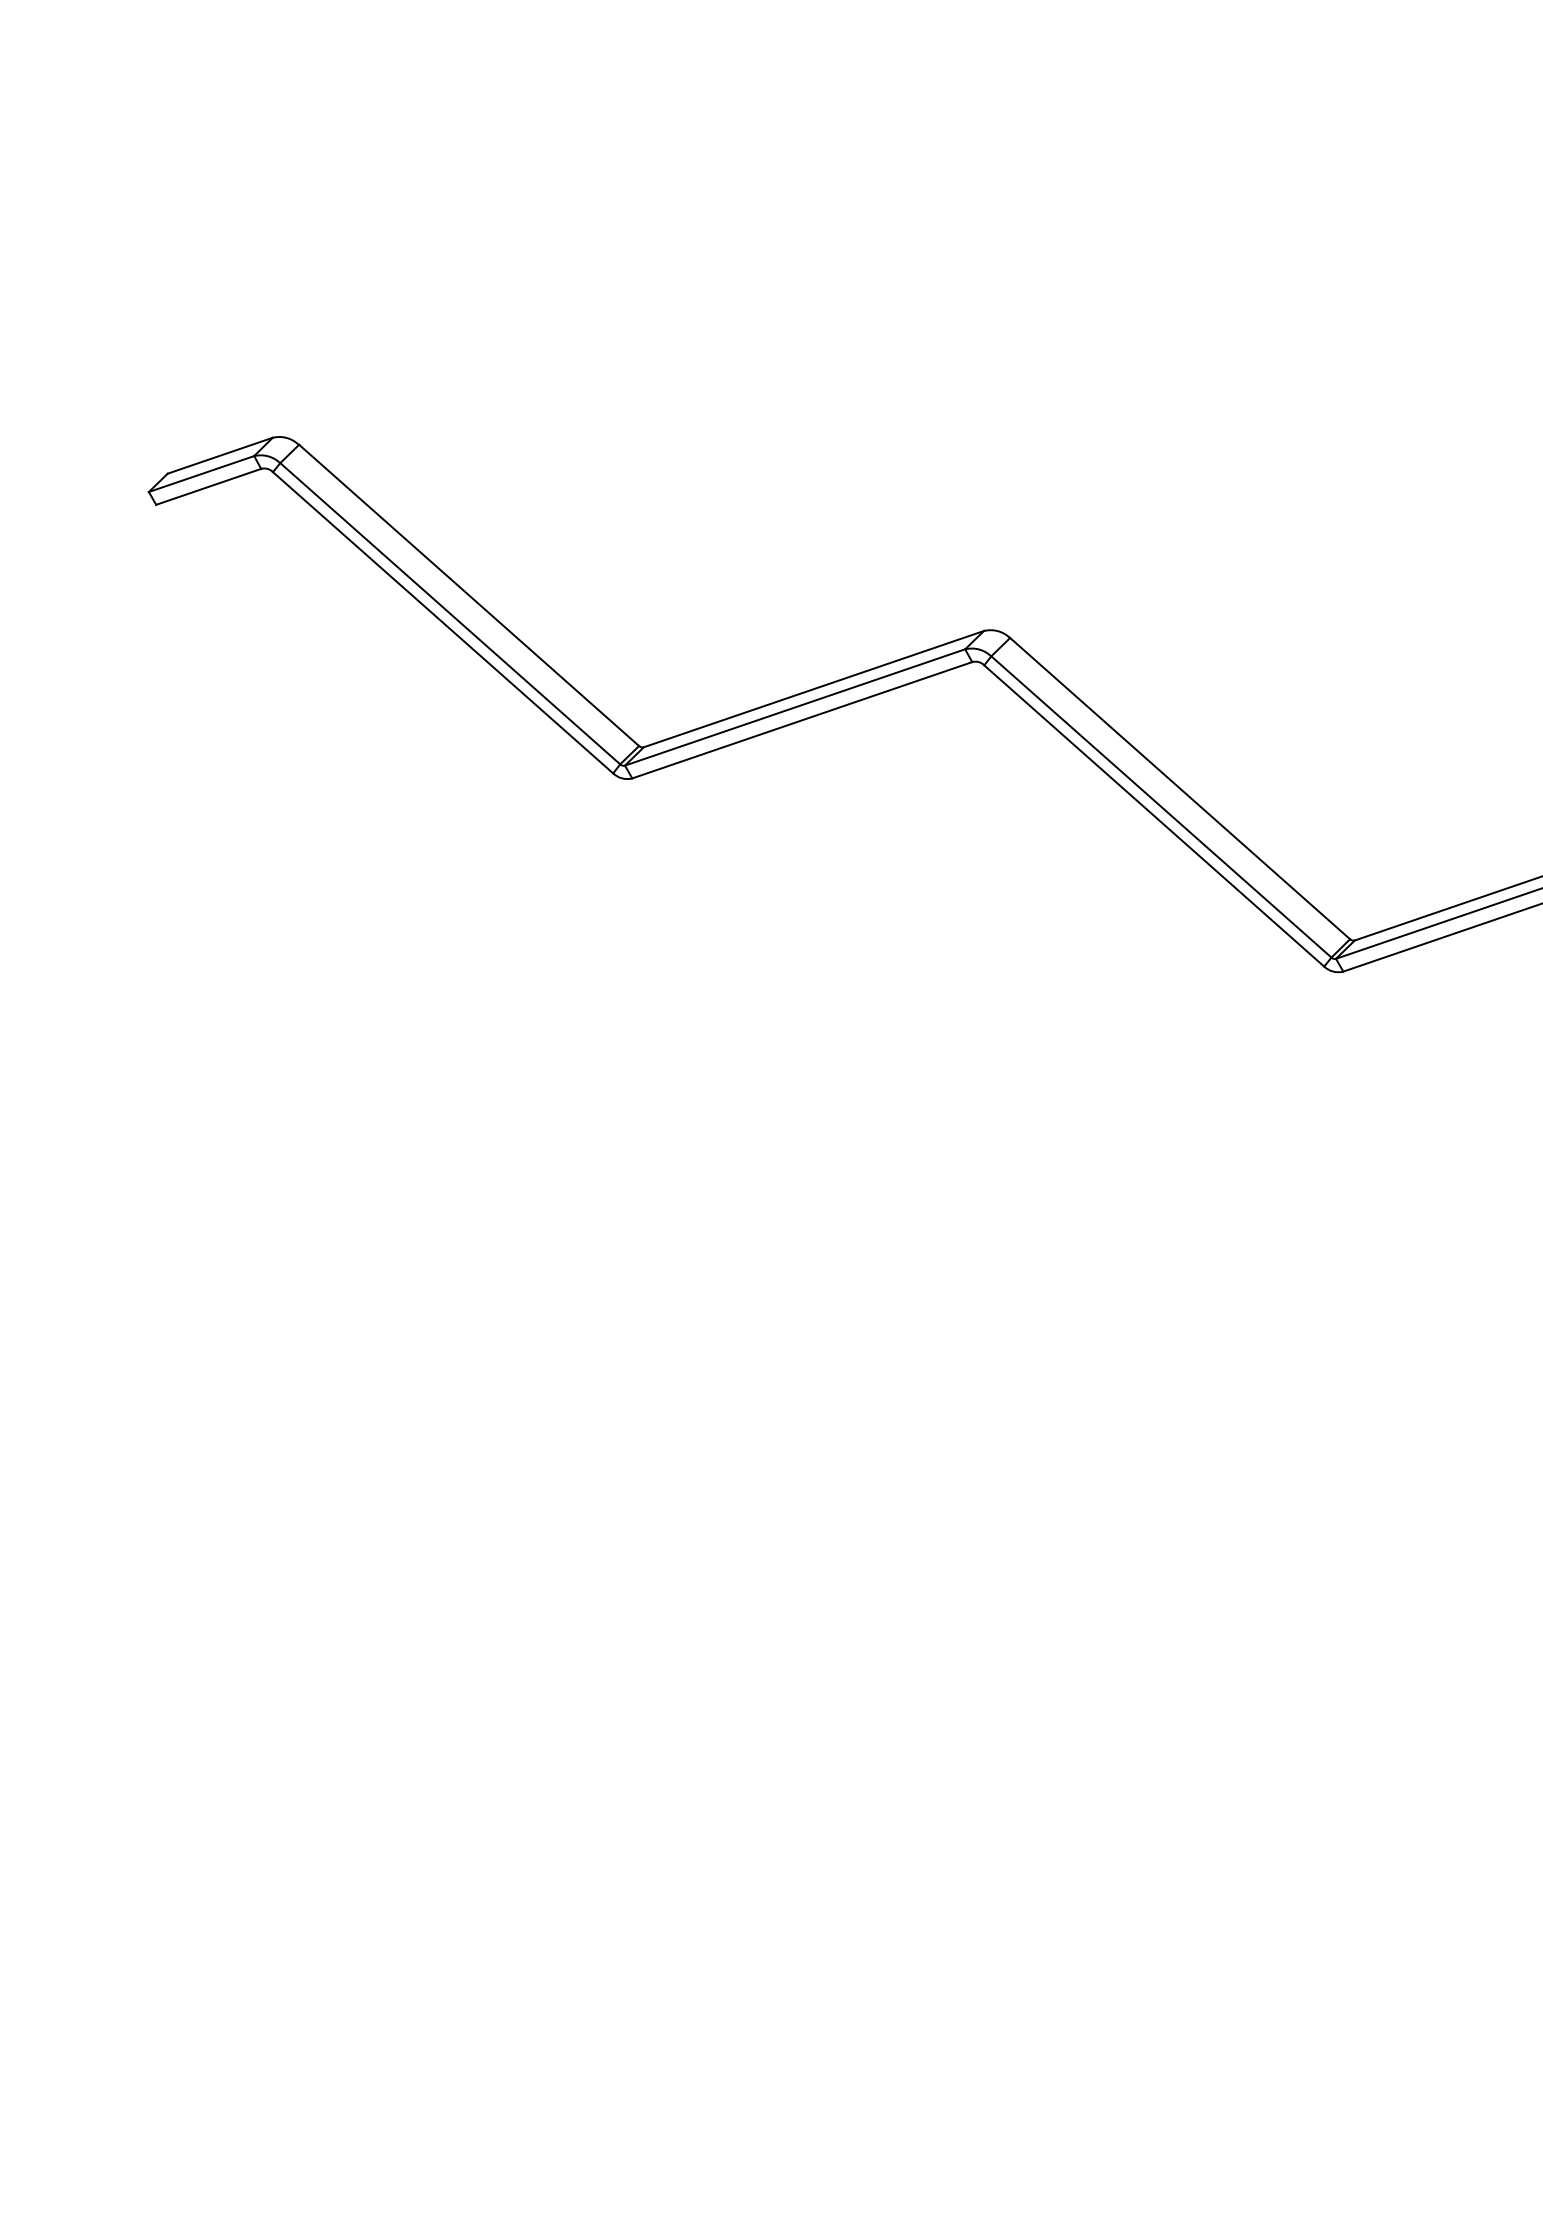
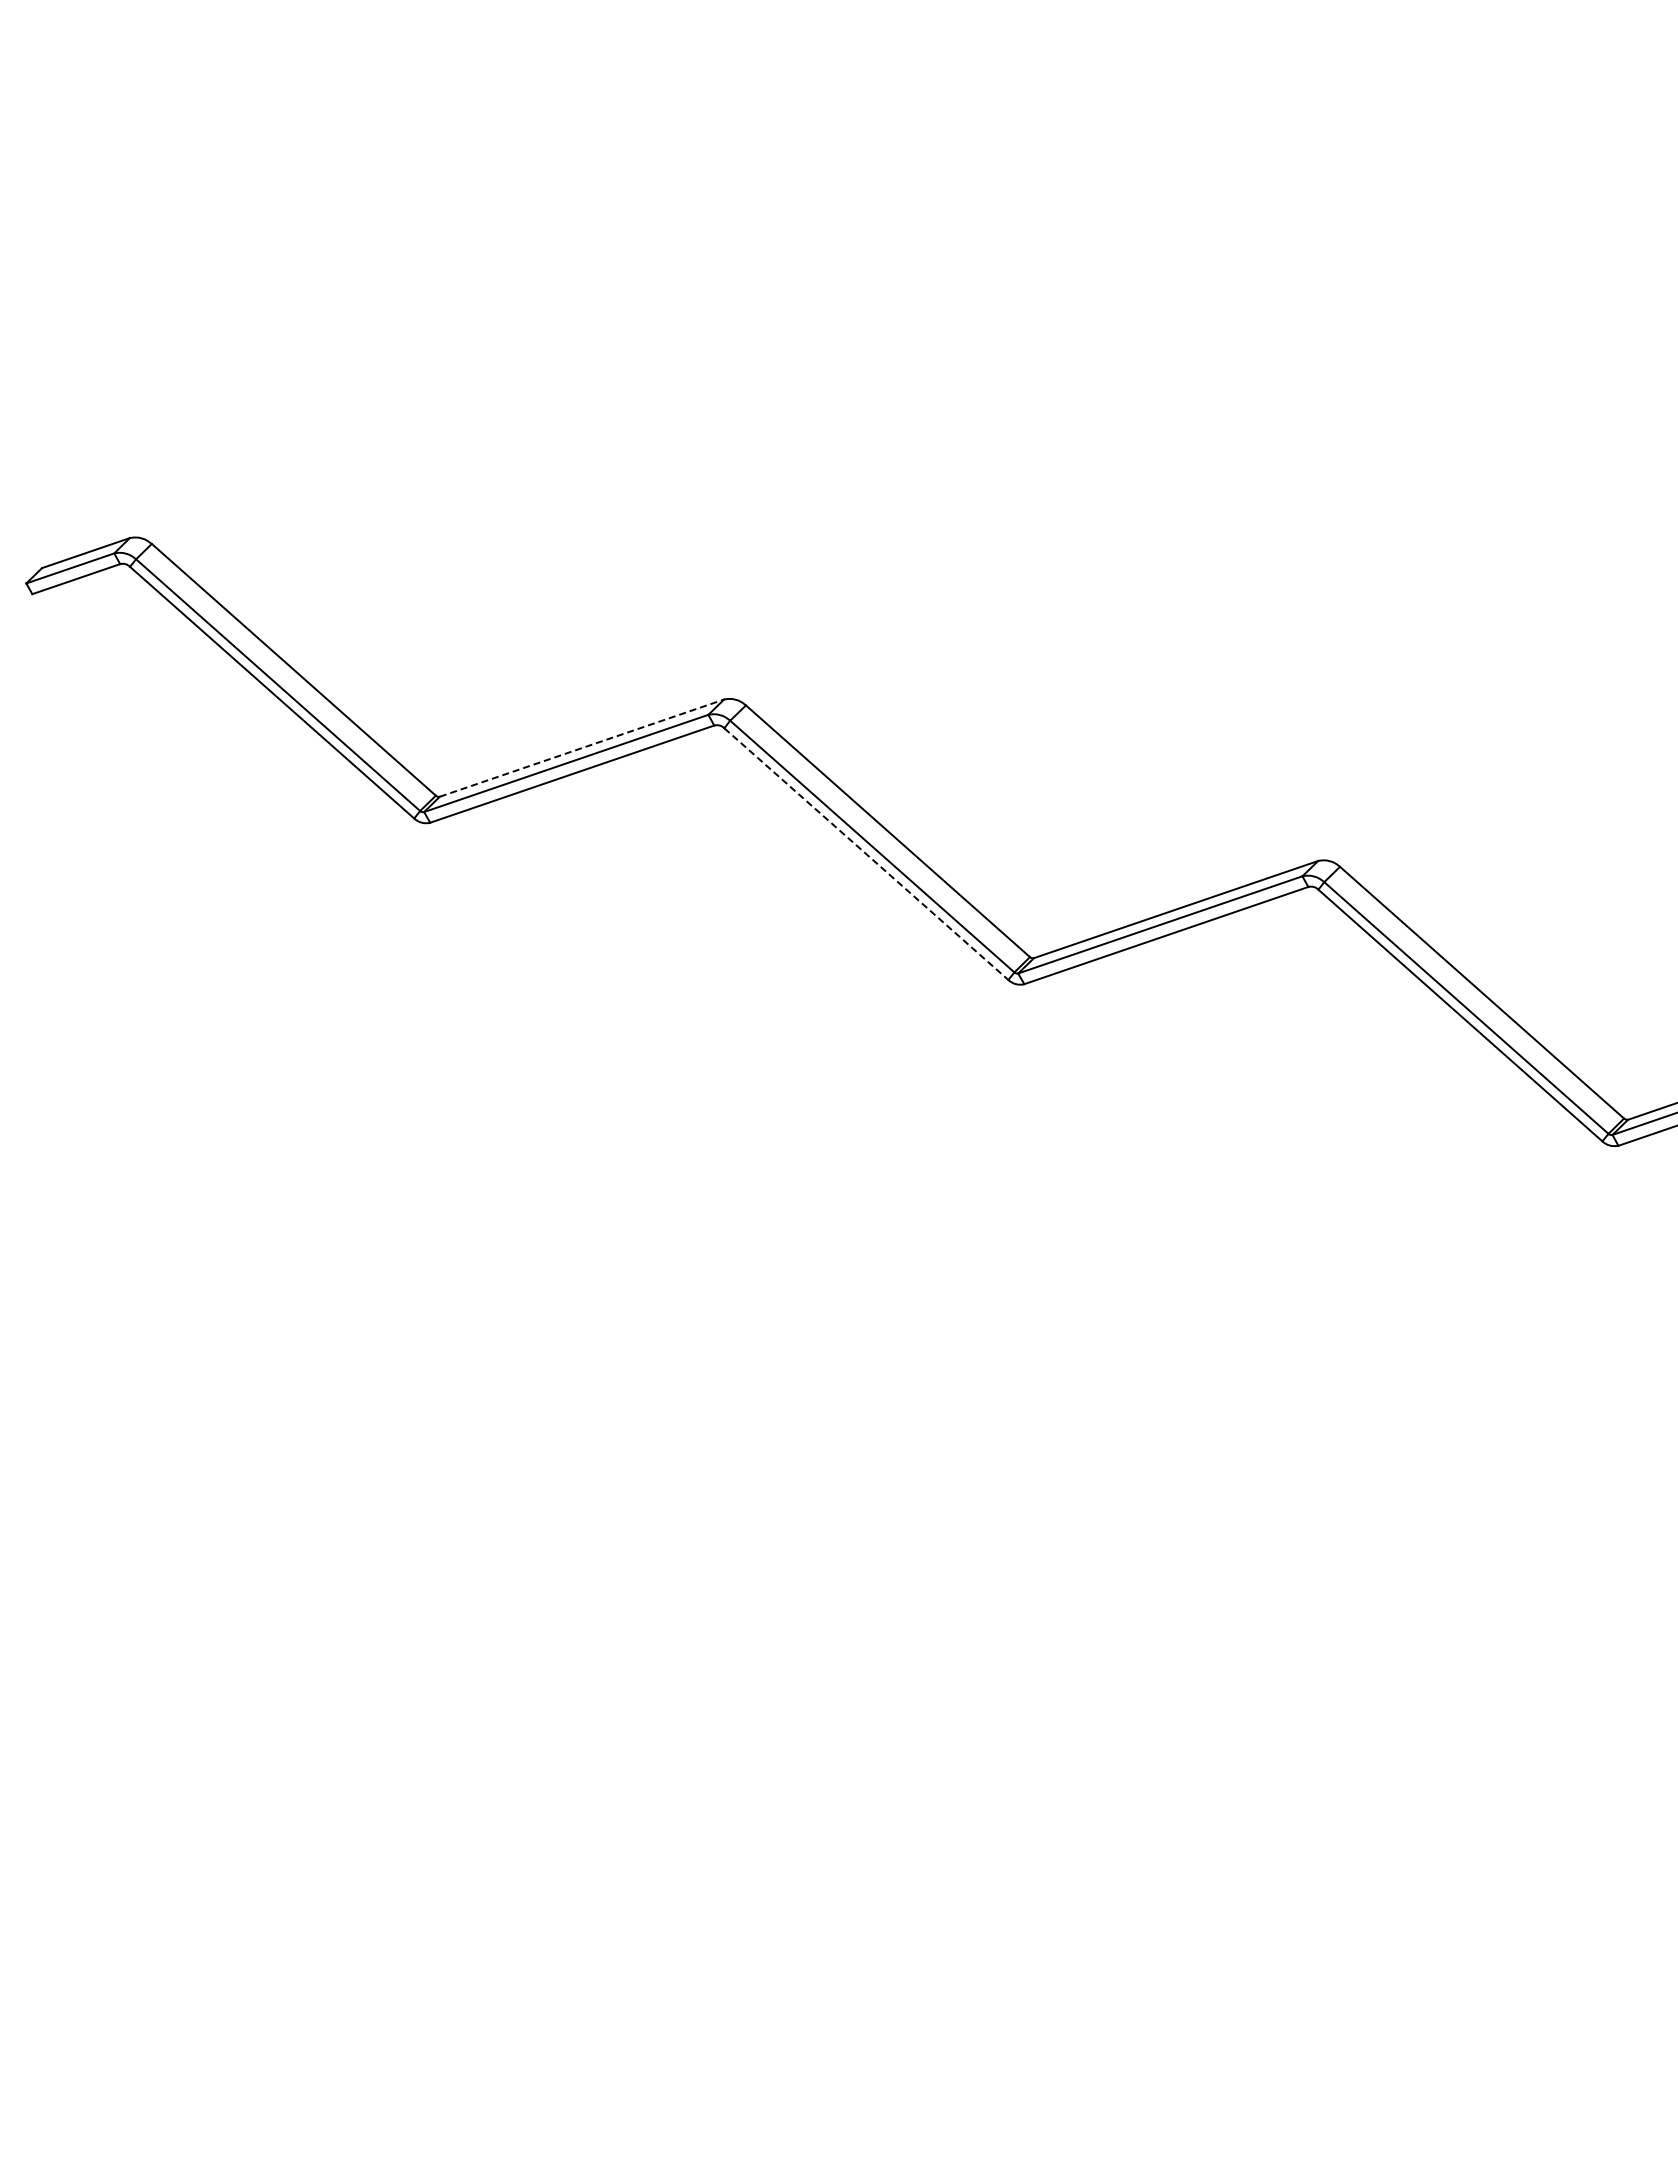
line: (814, 688) -> (582, 747), solid -> dashed
line: (1154, 816) -> (866, 854), solid -> dashed

